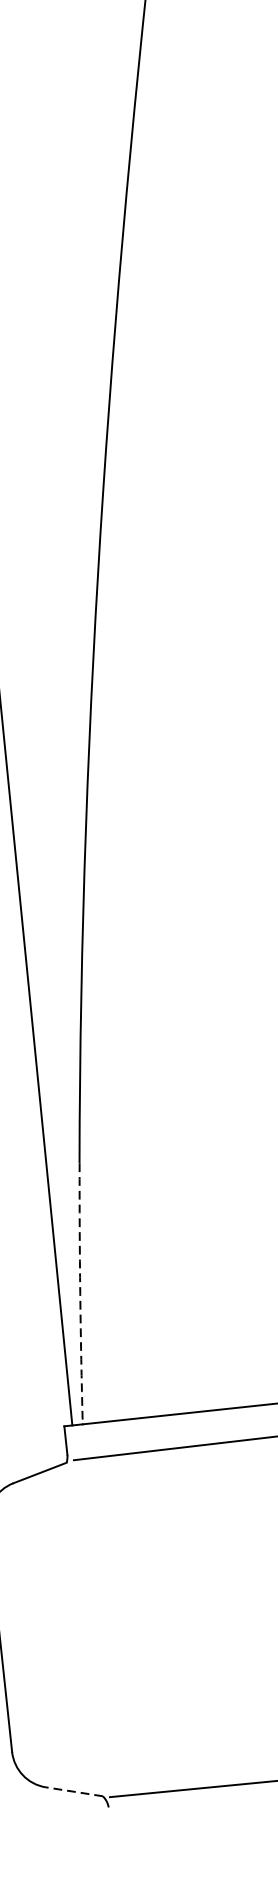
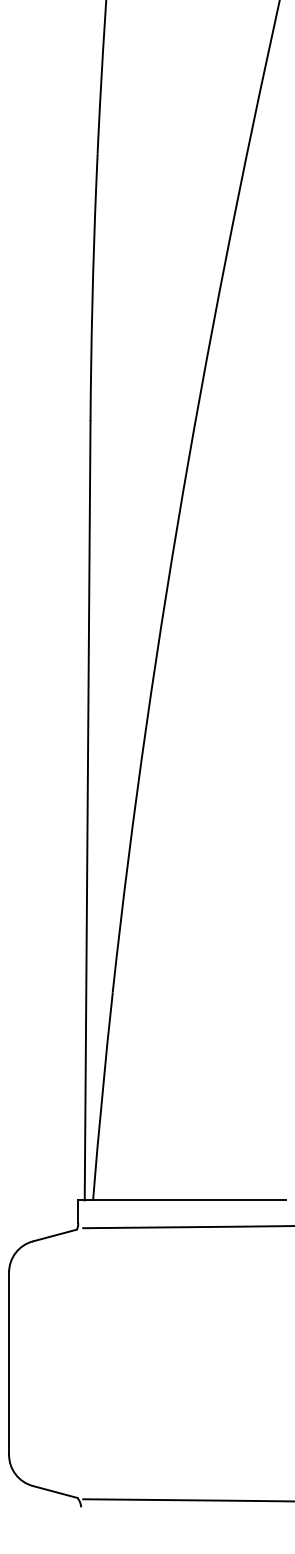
arc: (80, 1293) -> (102, 1096), dashed -> solid
line: (73, 1791) -> (54, 1491), dashed -> solid

